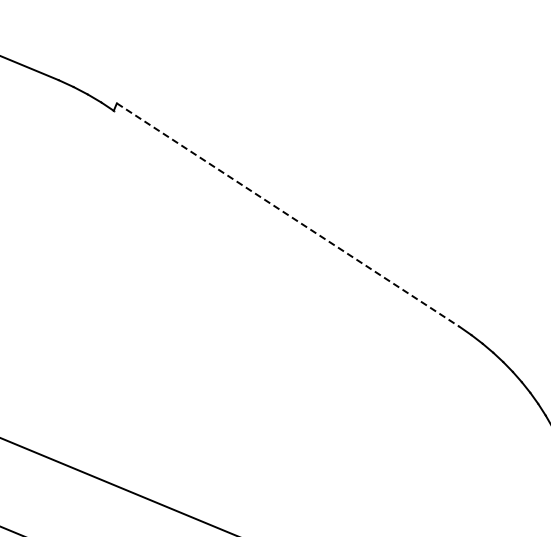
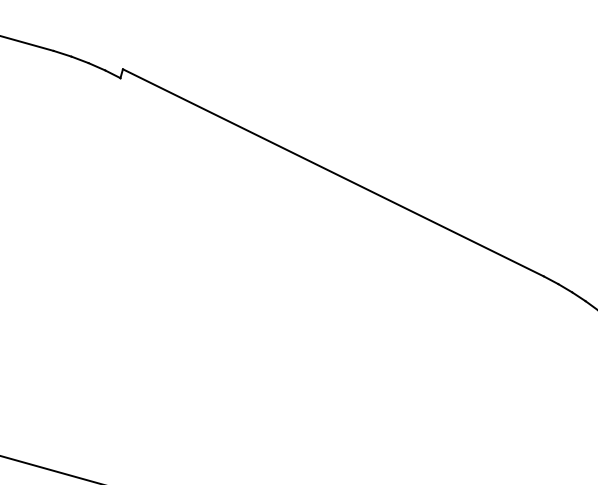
line: (288, 215) -> (333, 173), dashed -> solid

